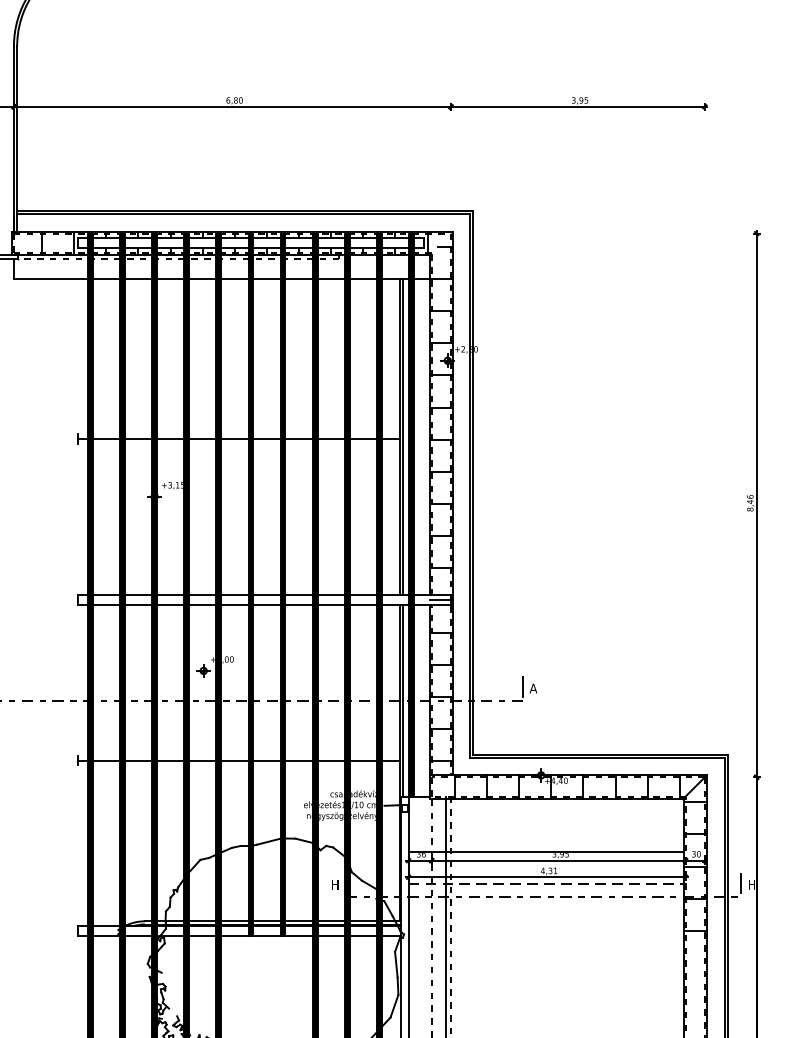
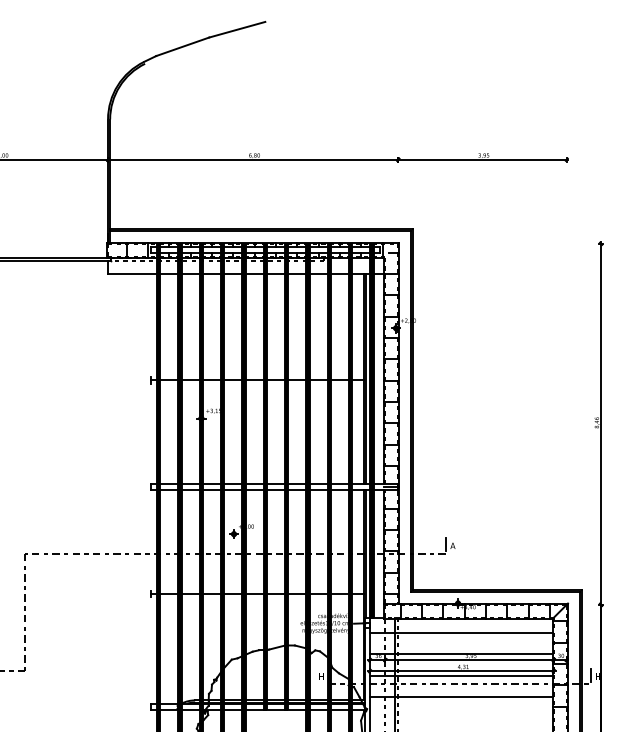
line: (546, 819) -> (461, 632), added
line: (546, 883) -> (461, 675), dashed -> solid
line: (546, 915) -> (461, 696), added

